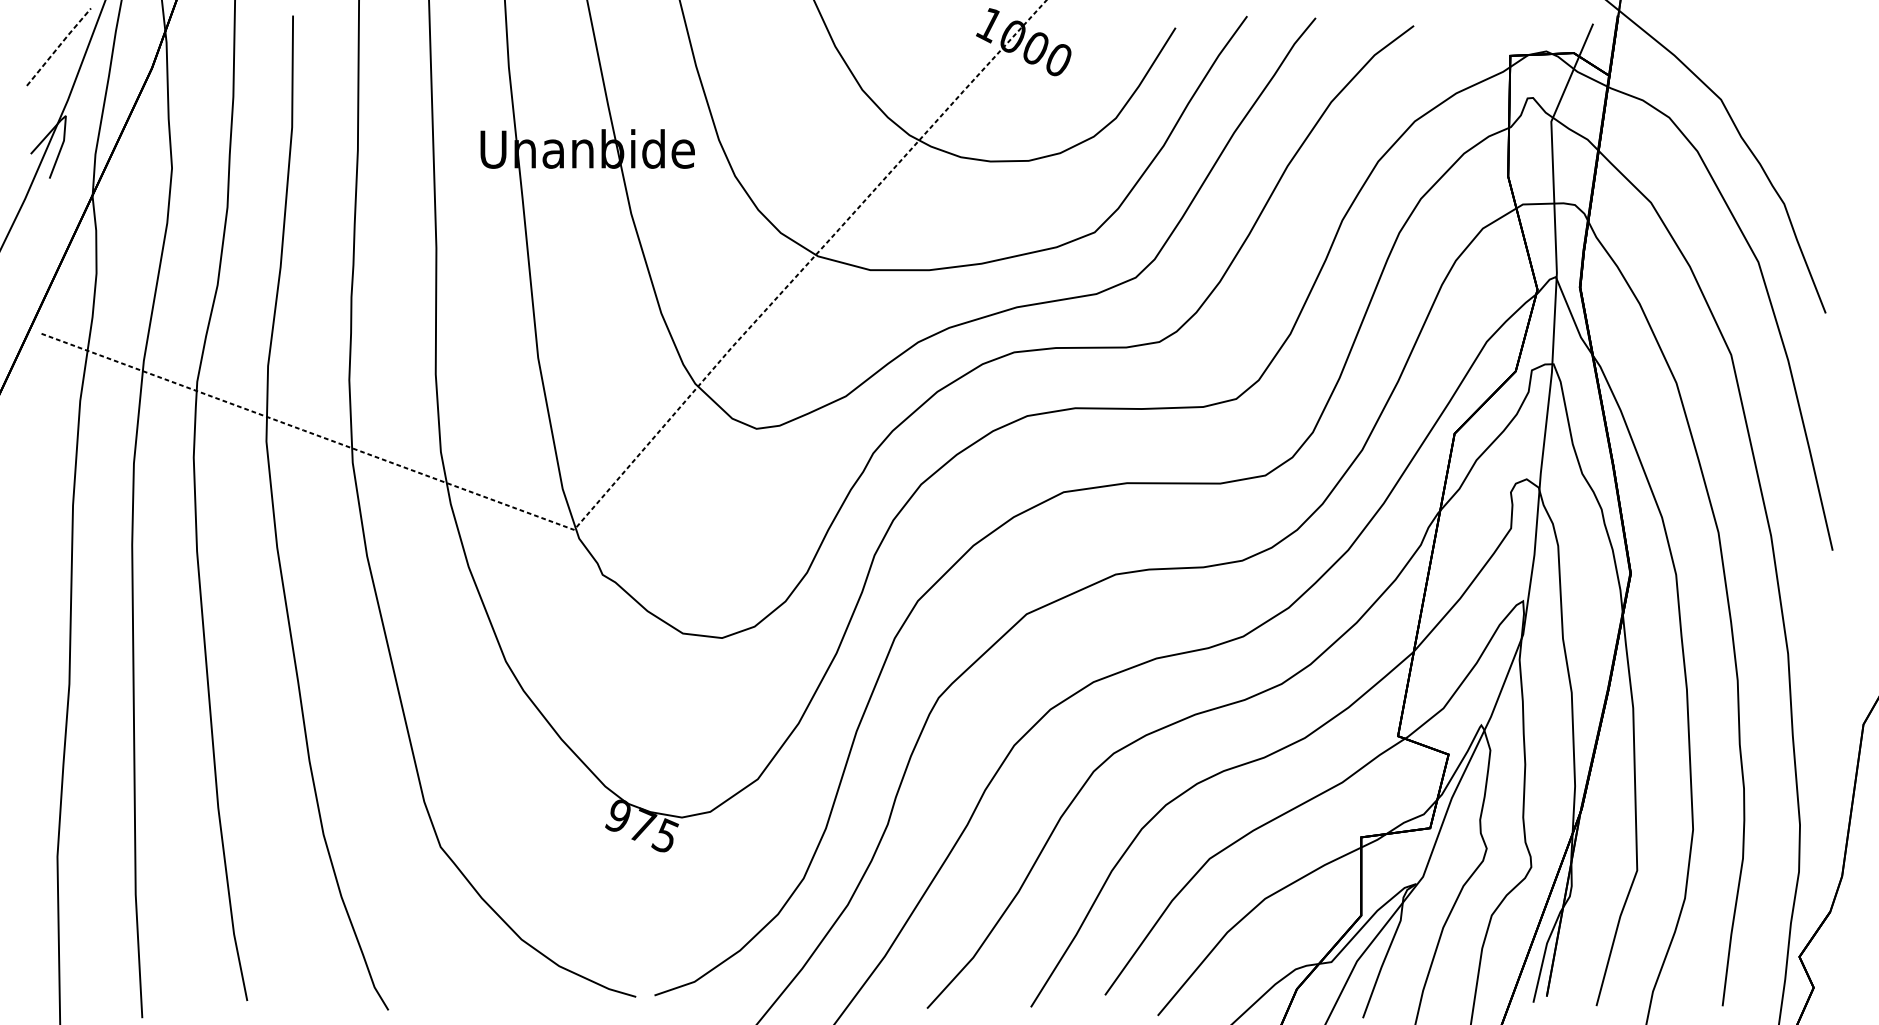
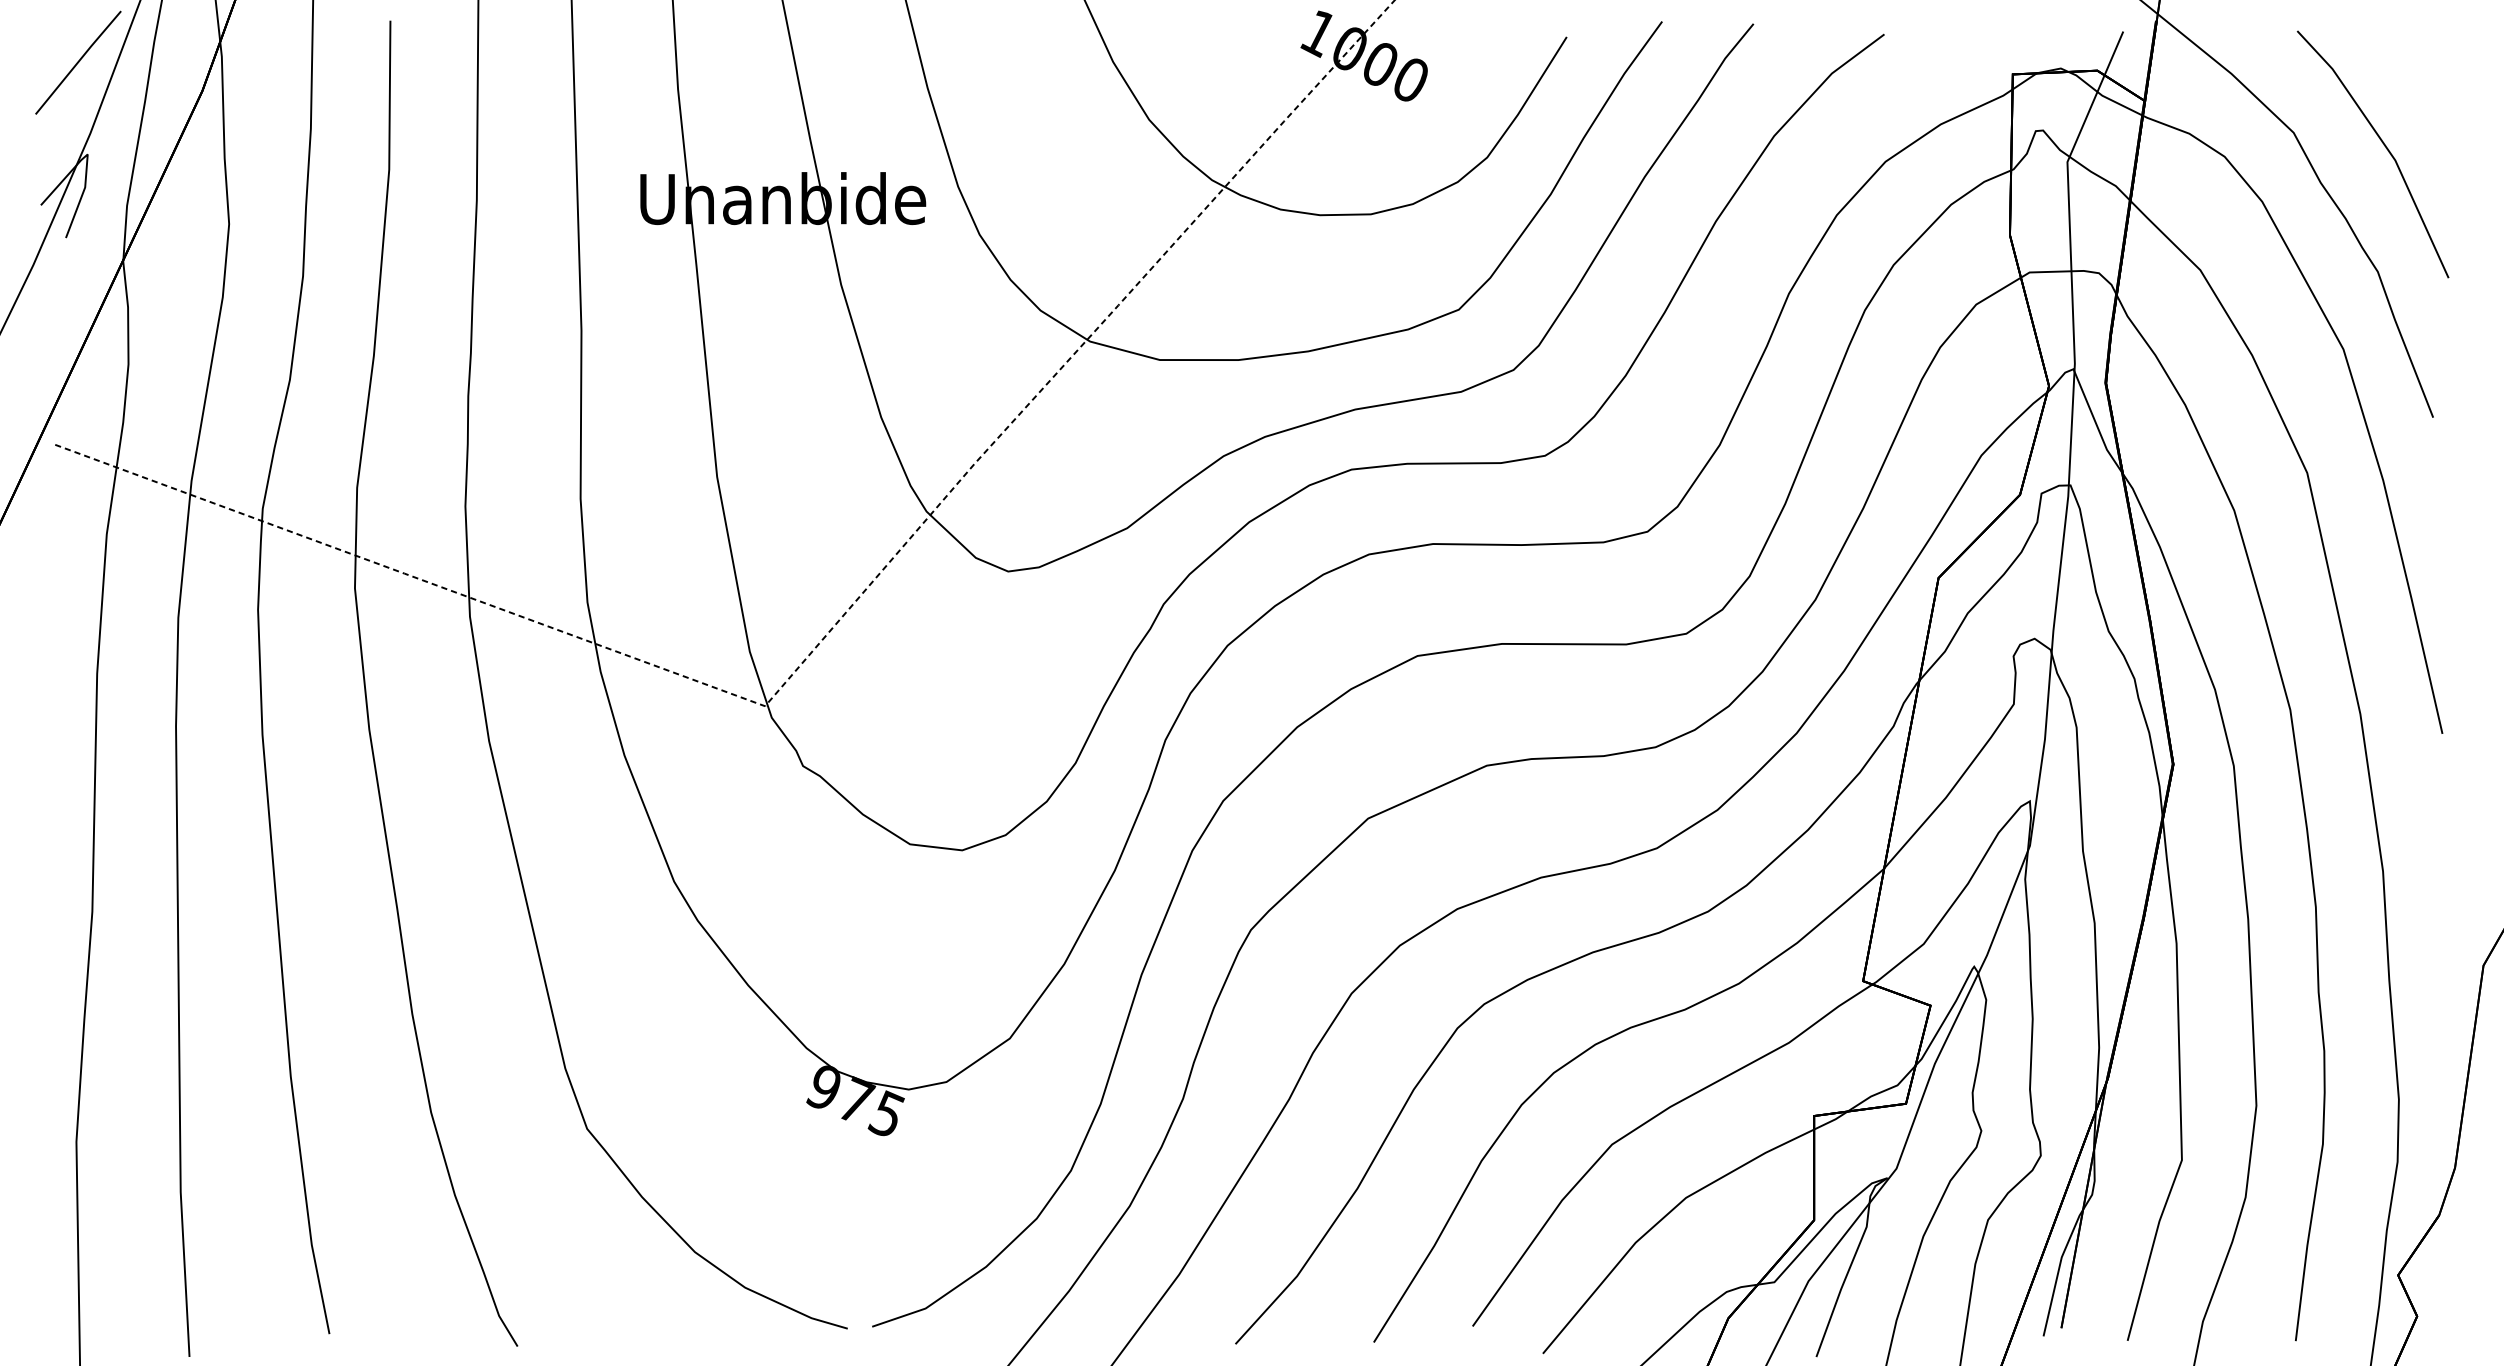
line: (59, 46) -> (78, 62), dashed -> solid
line: (1788, 109) -> (2383, 145), added

